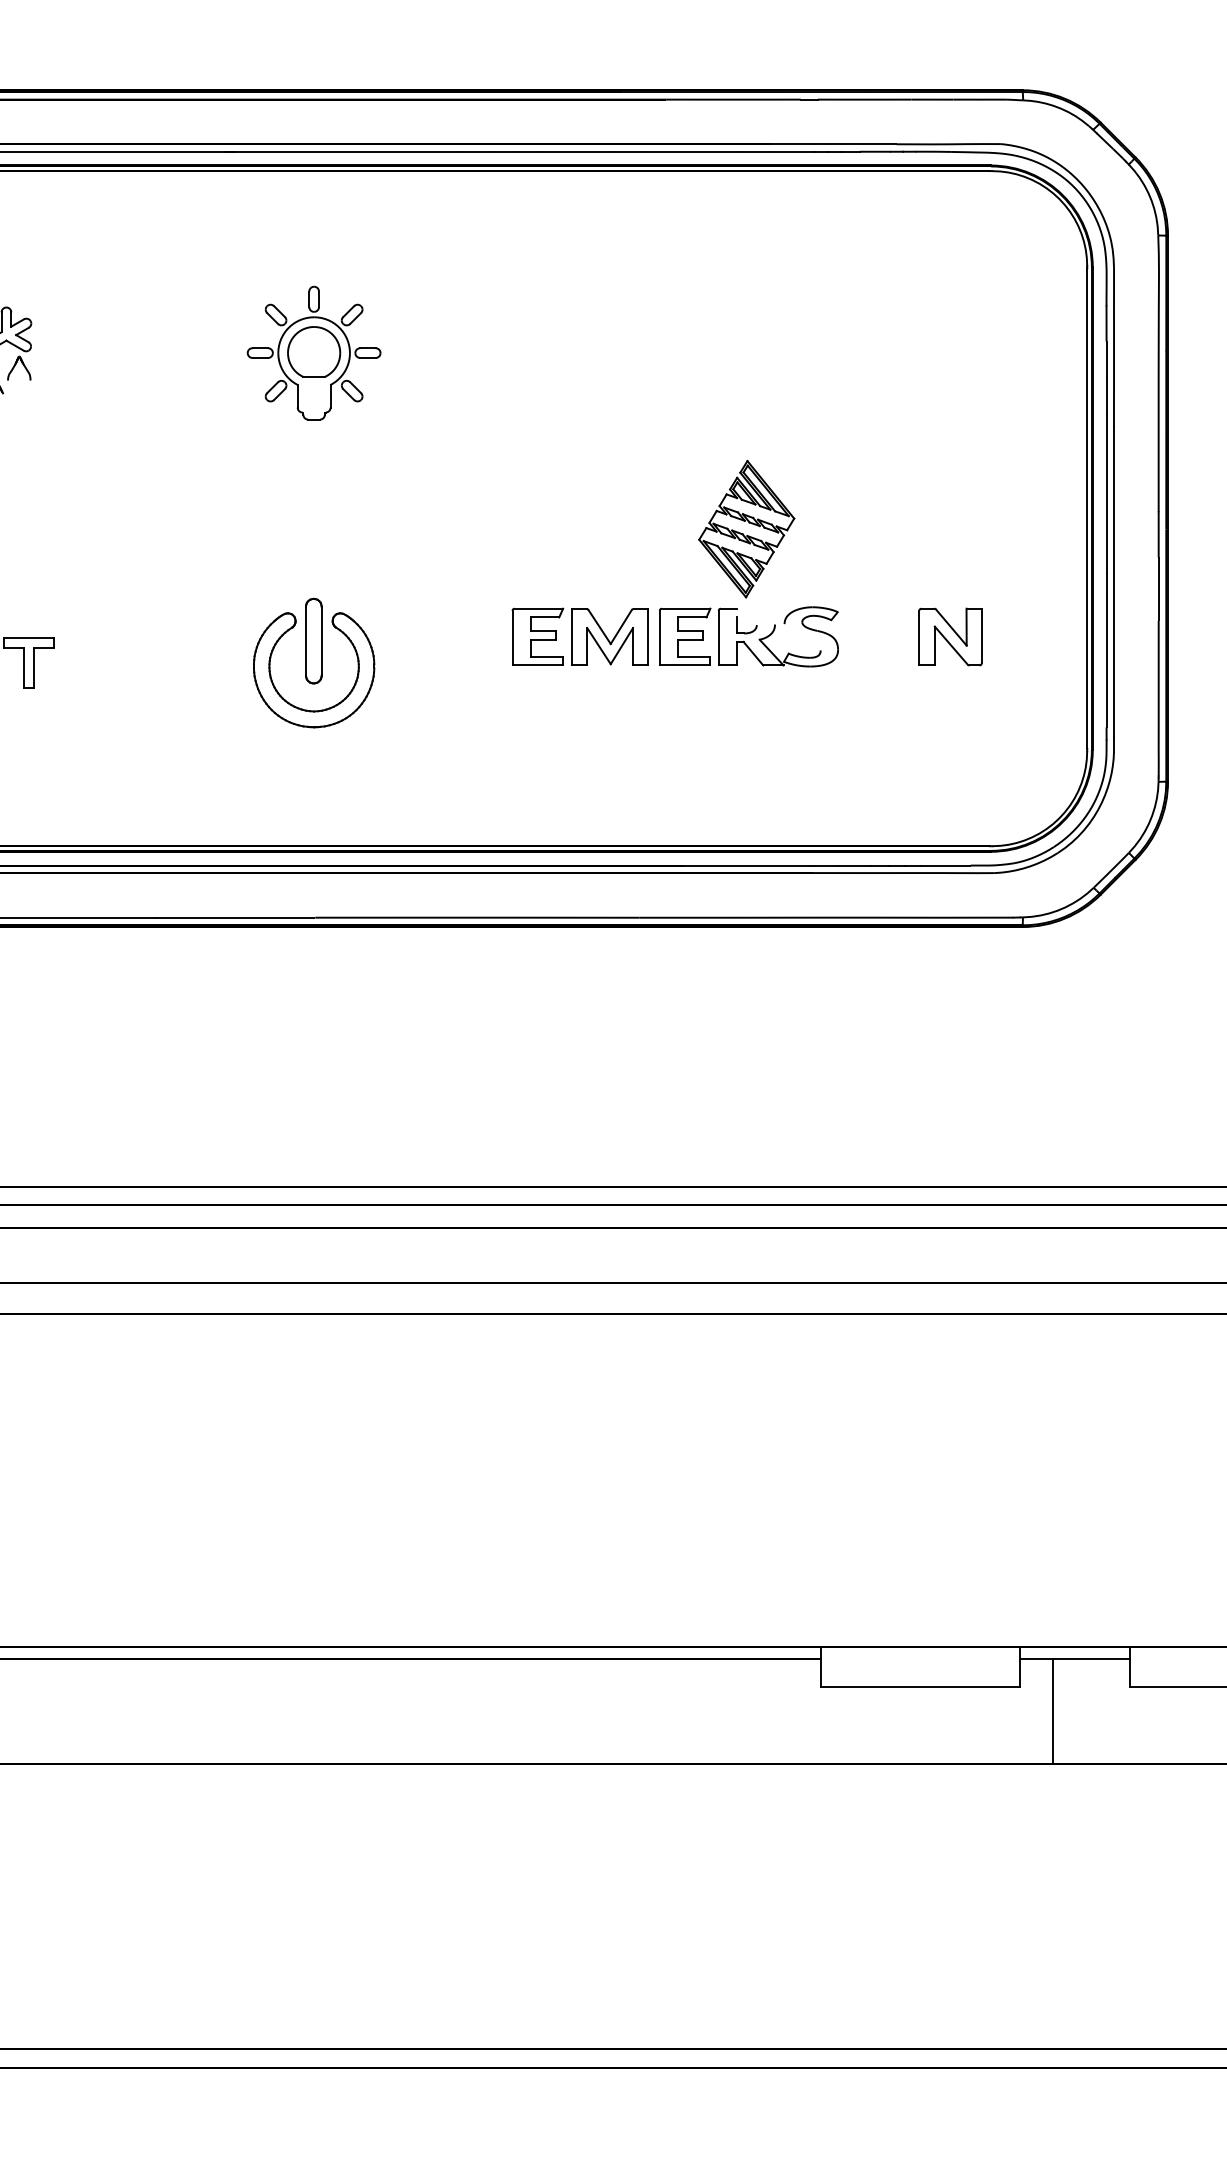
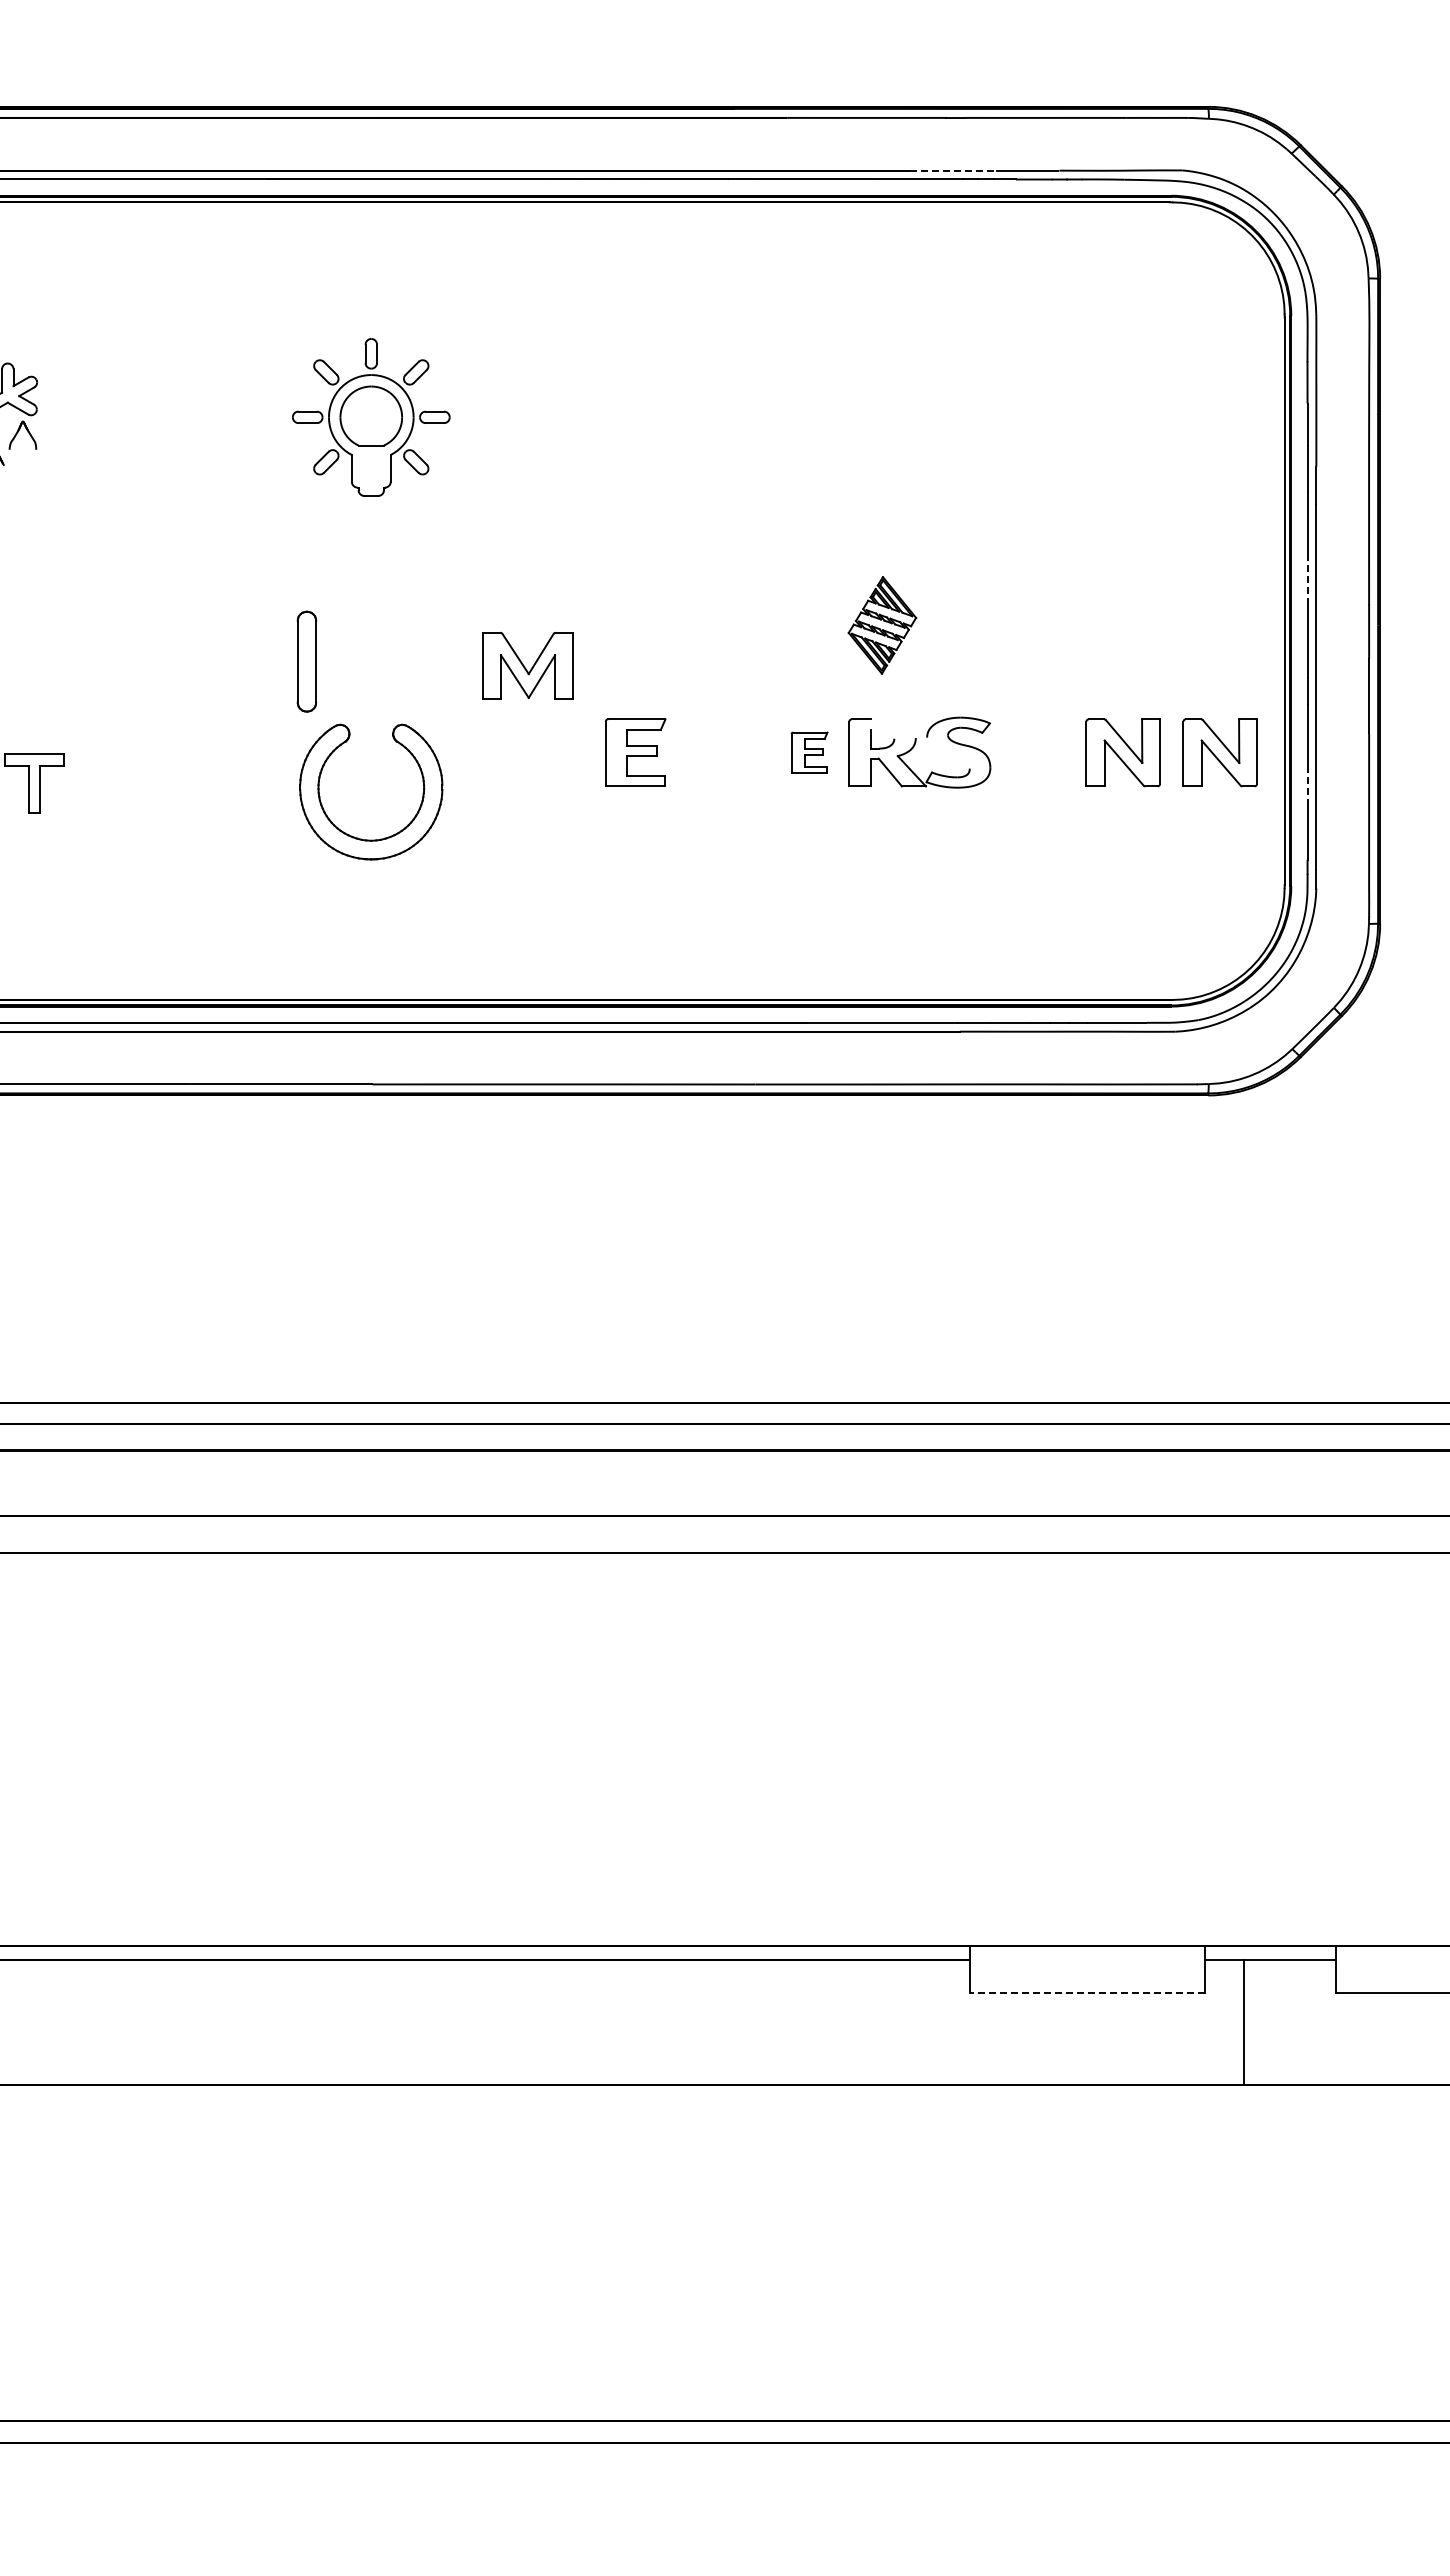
line: (806, 144) -> (953, 170), solid -> dashed
line: (1106, 491) -> (1307, 580), solid -> dashed
part: (746, 529) -> (882, 625), size x0.6
part: (609, 636) -> (527, 665), moved
part: (685, 636) -> (809, 752), size x0.6
part: (1032, 636) -> (1219, 752), added
part: (313, 640) -> (306, 661), moved
line: (1106, 665) -> (1307, 786), solid -> dashed
line: (920, 1687) -> (1087, 1993), solid -> dashed

